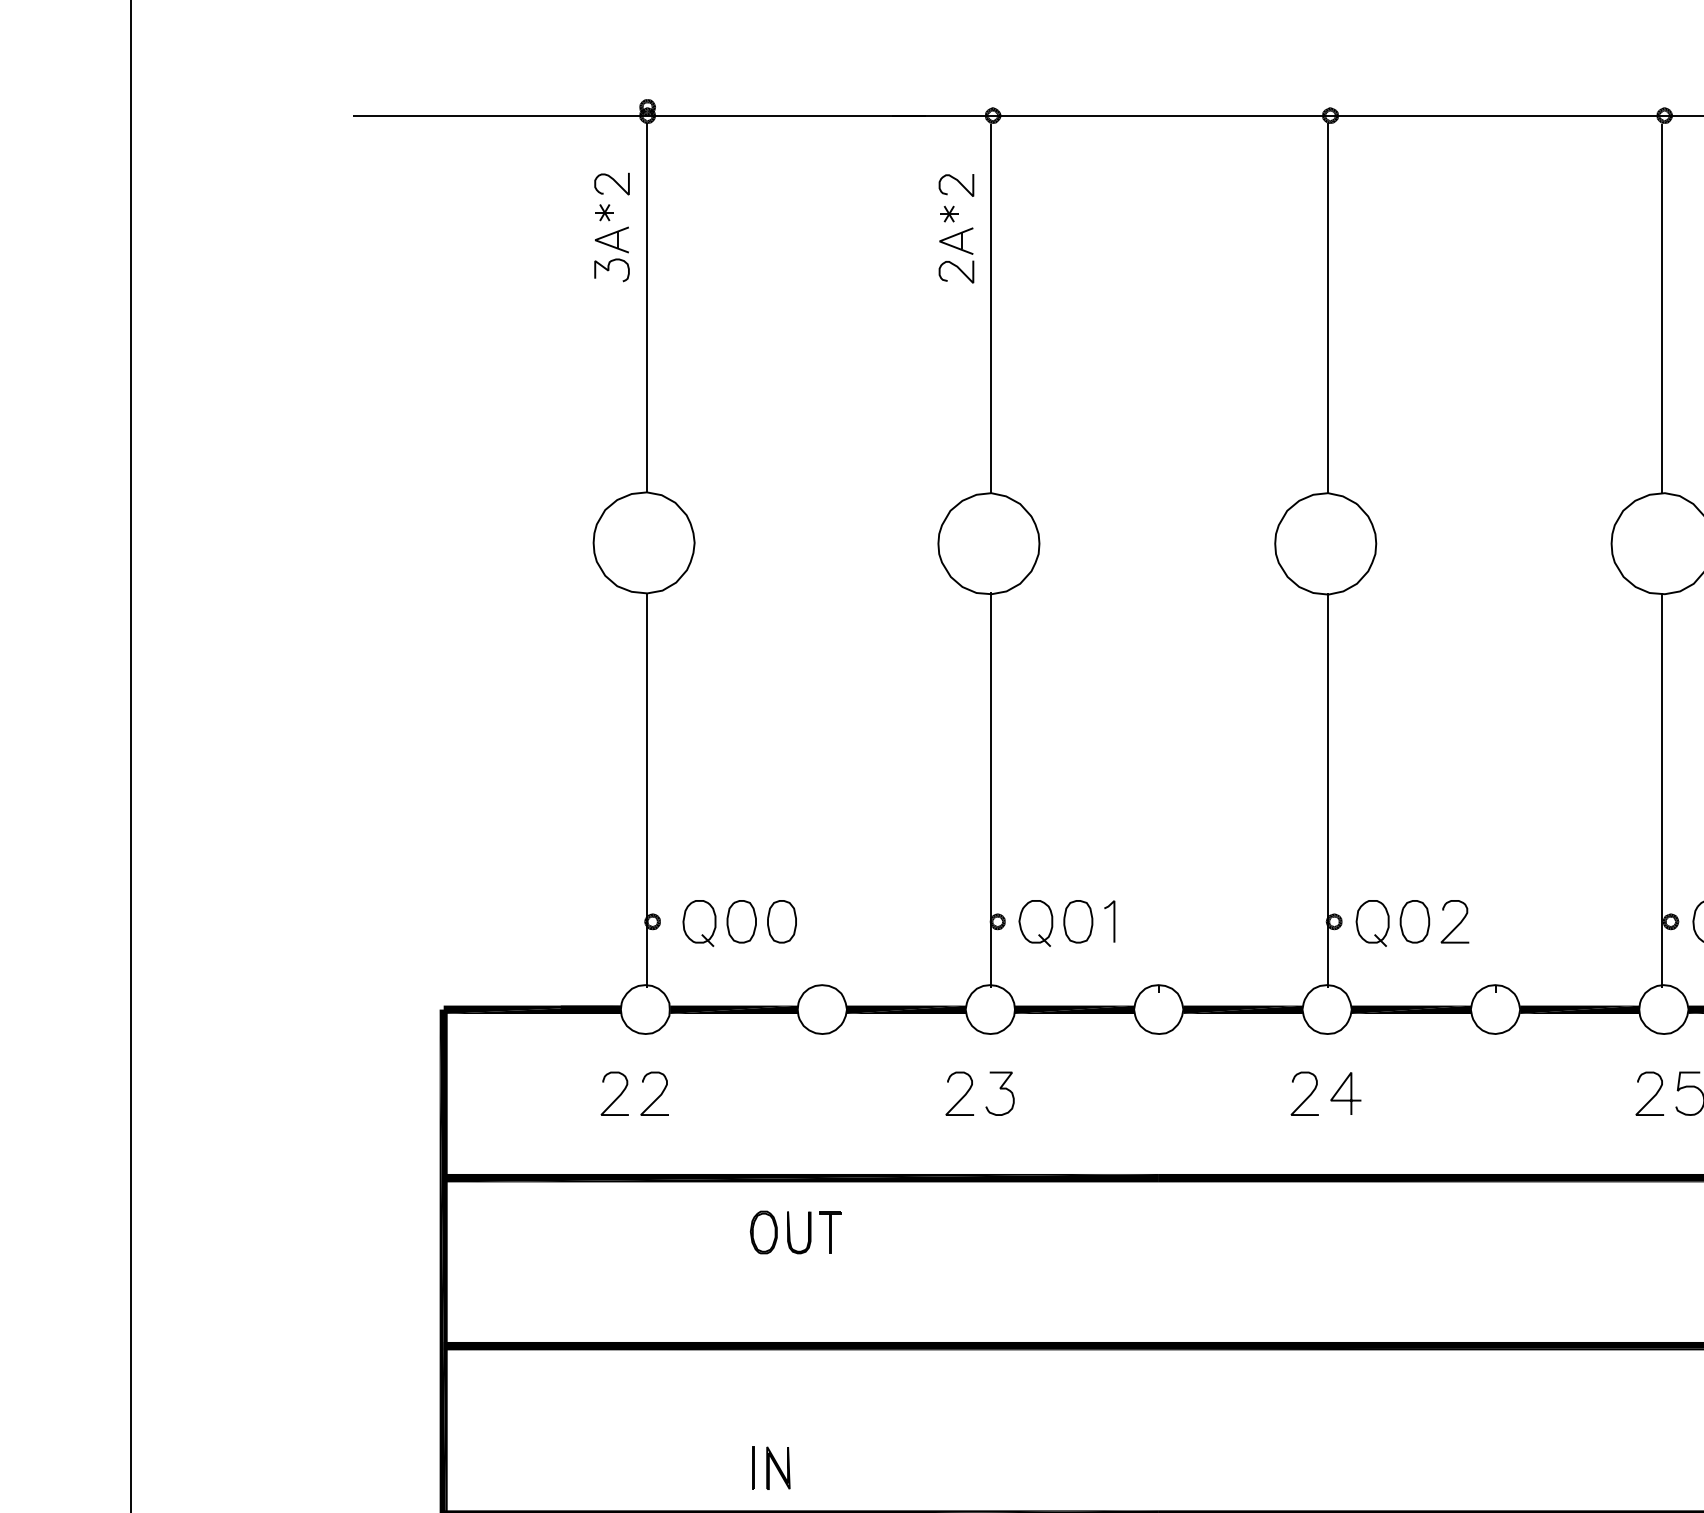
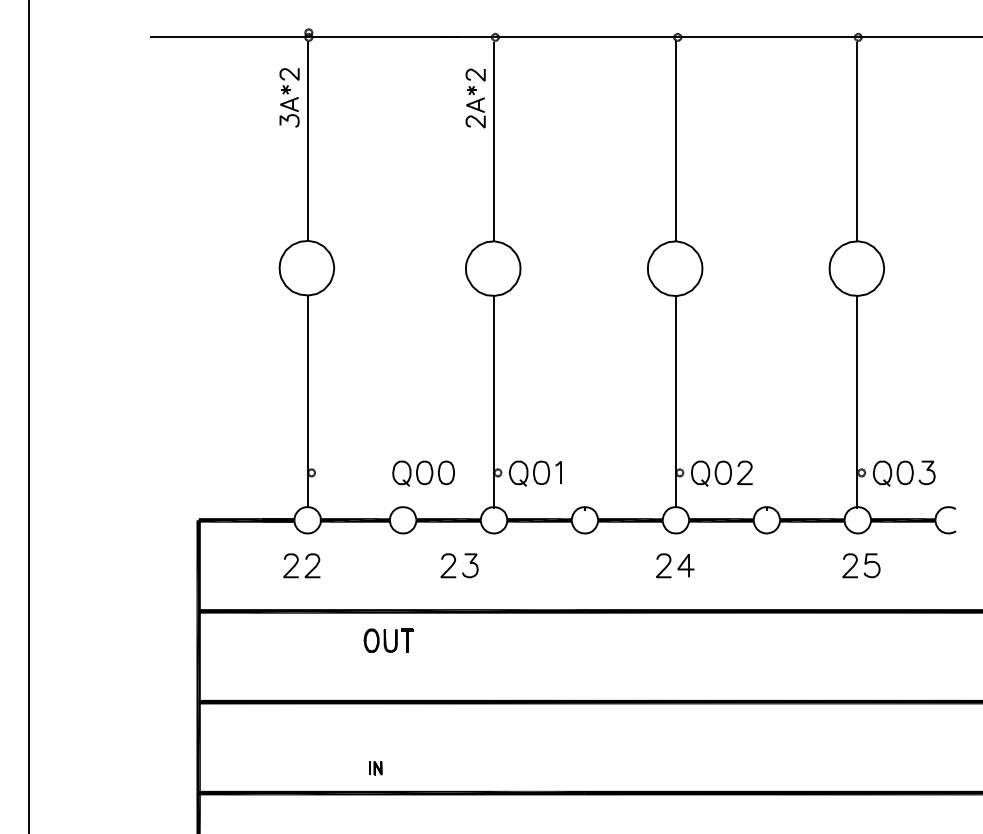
part: (739, 922) -> (423, 473), moved
part: (980, 1093) -> (459, 565), moved
part: (771, 1468) -> (375, 768), size x0.6

